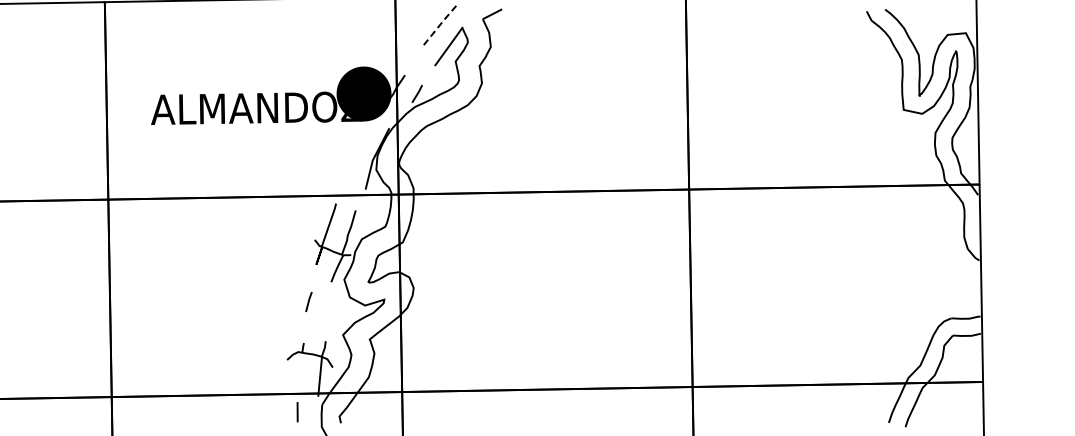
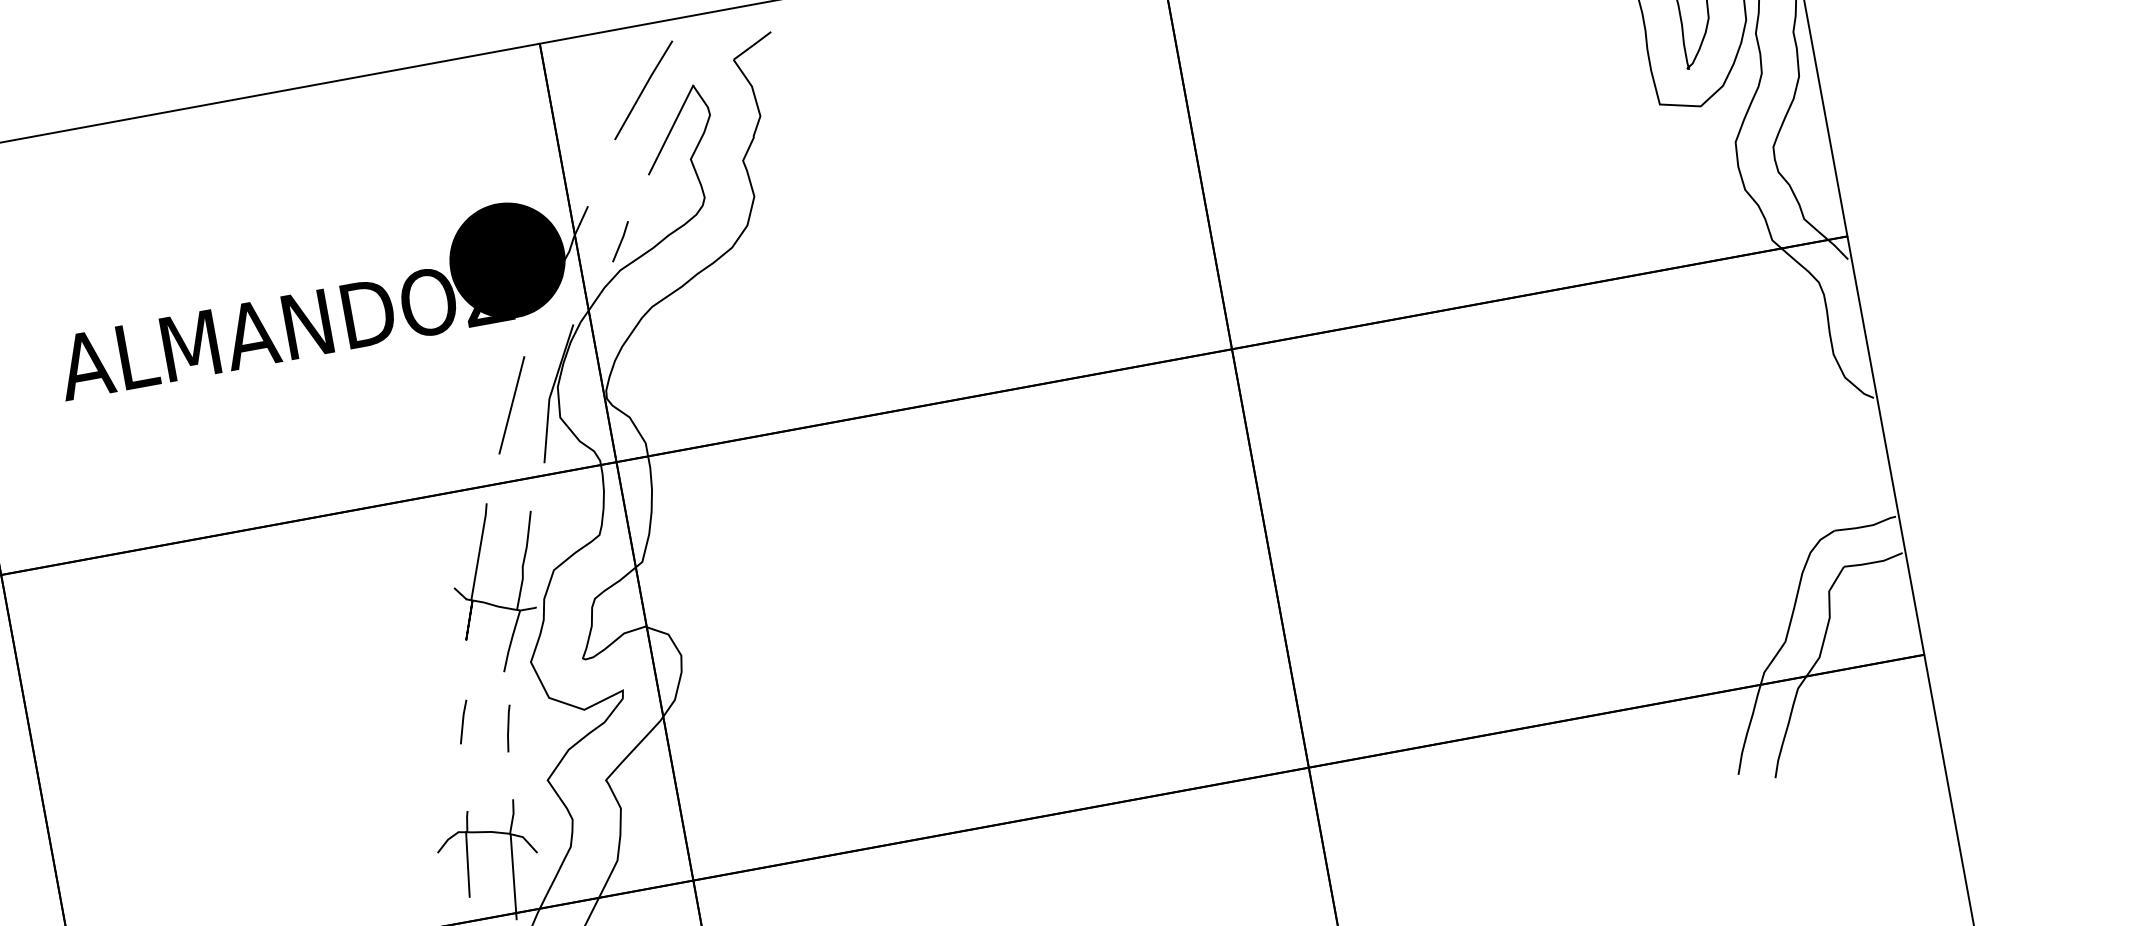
line: (439, 26) -> (644, 90), dashed -> solid
line: (354, 160) -> (510, 405), added
line: (329, 308) -> (509, 728), added
line: (299, 367) -> (466, 864), added

